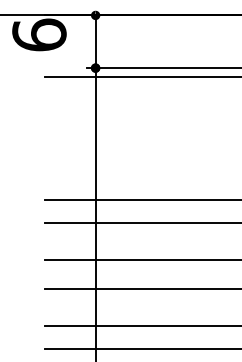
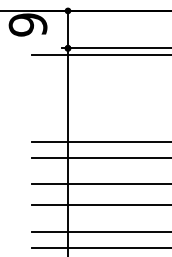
text: (38, 34) -> (27, 24), 6 -> 9

